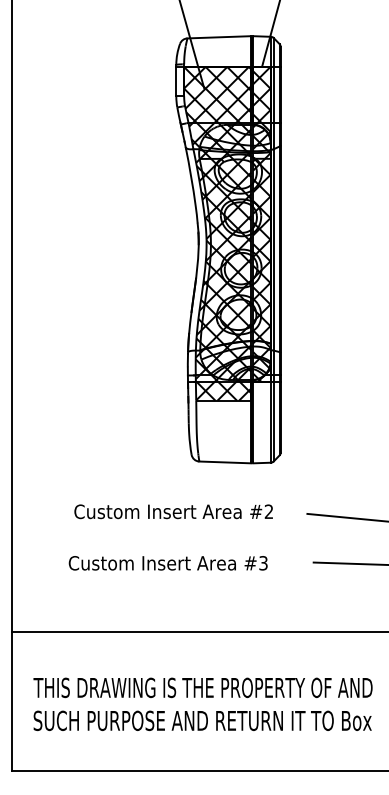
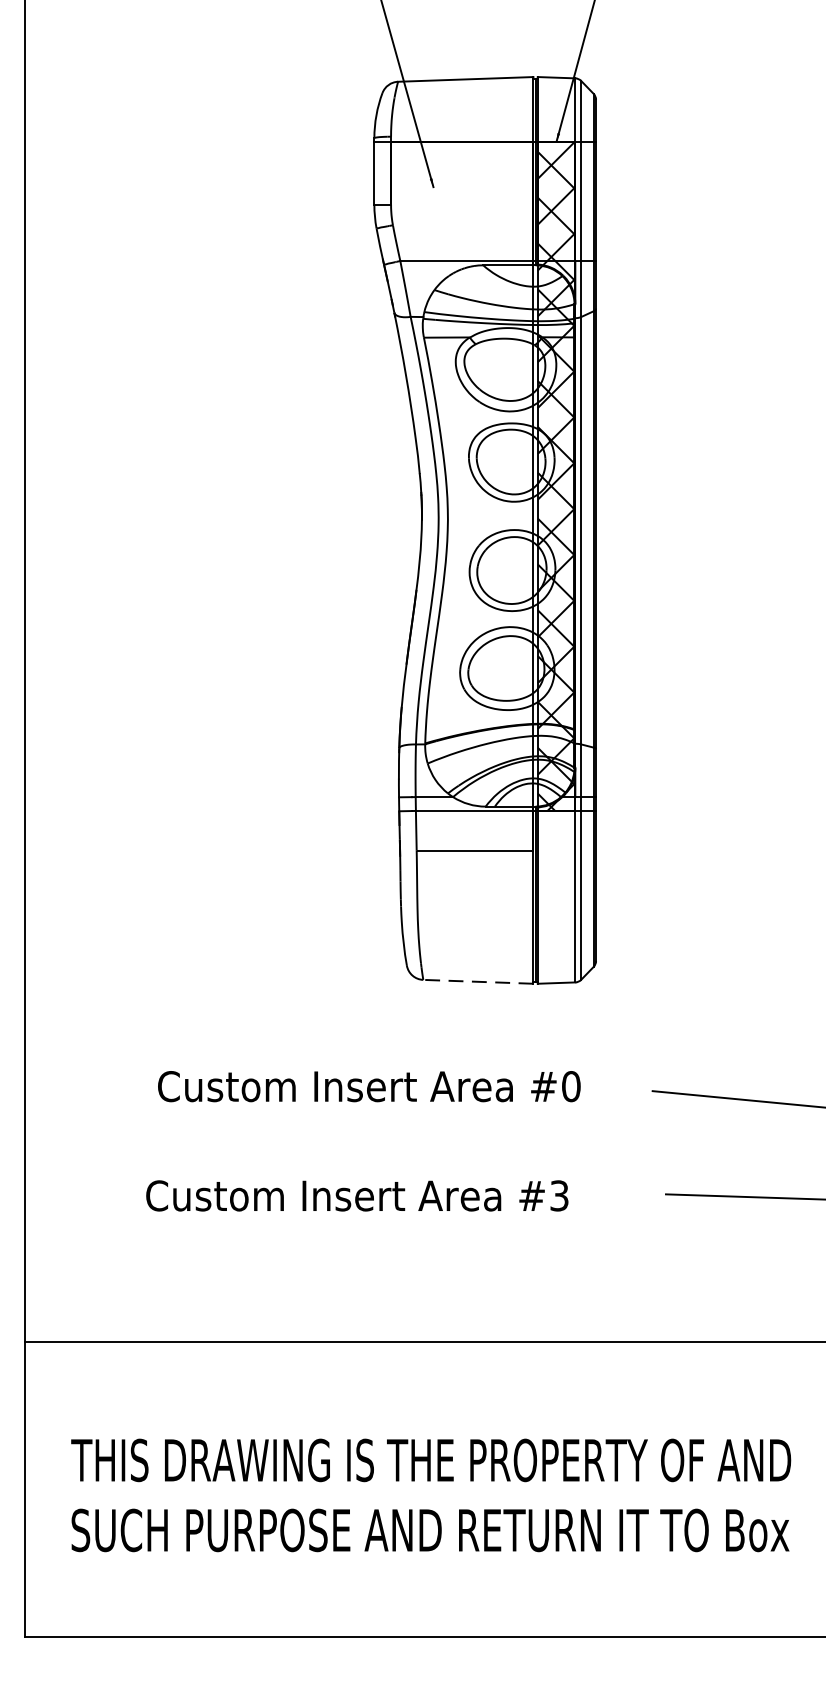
hatch: (217, 233) -> (461, 495), removed
line: (225, 462) -> (478, 981), solid -> dashed
text: (268, 511) -> (570, 1085), #2 -> #0

